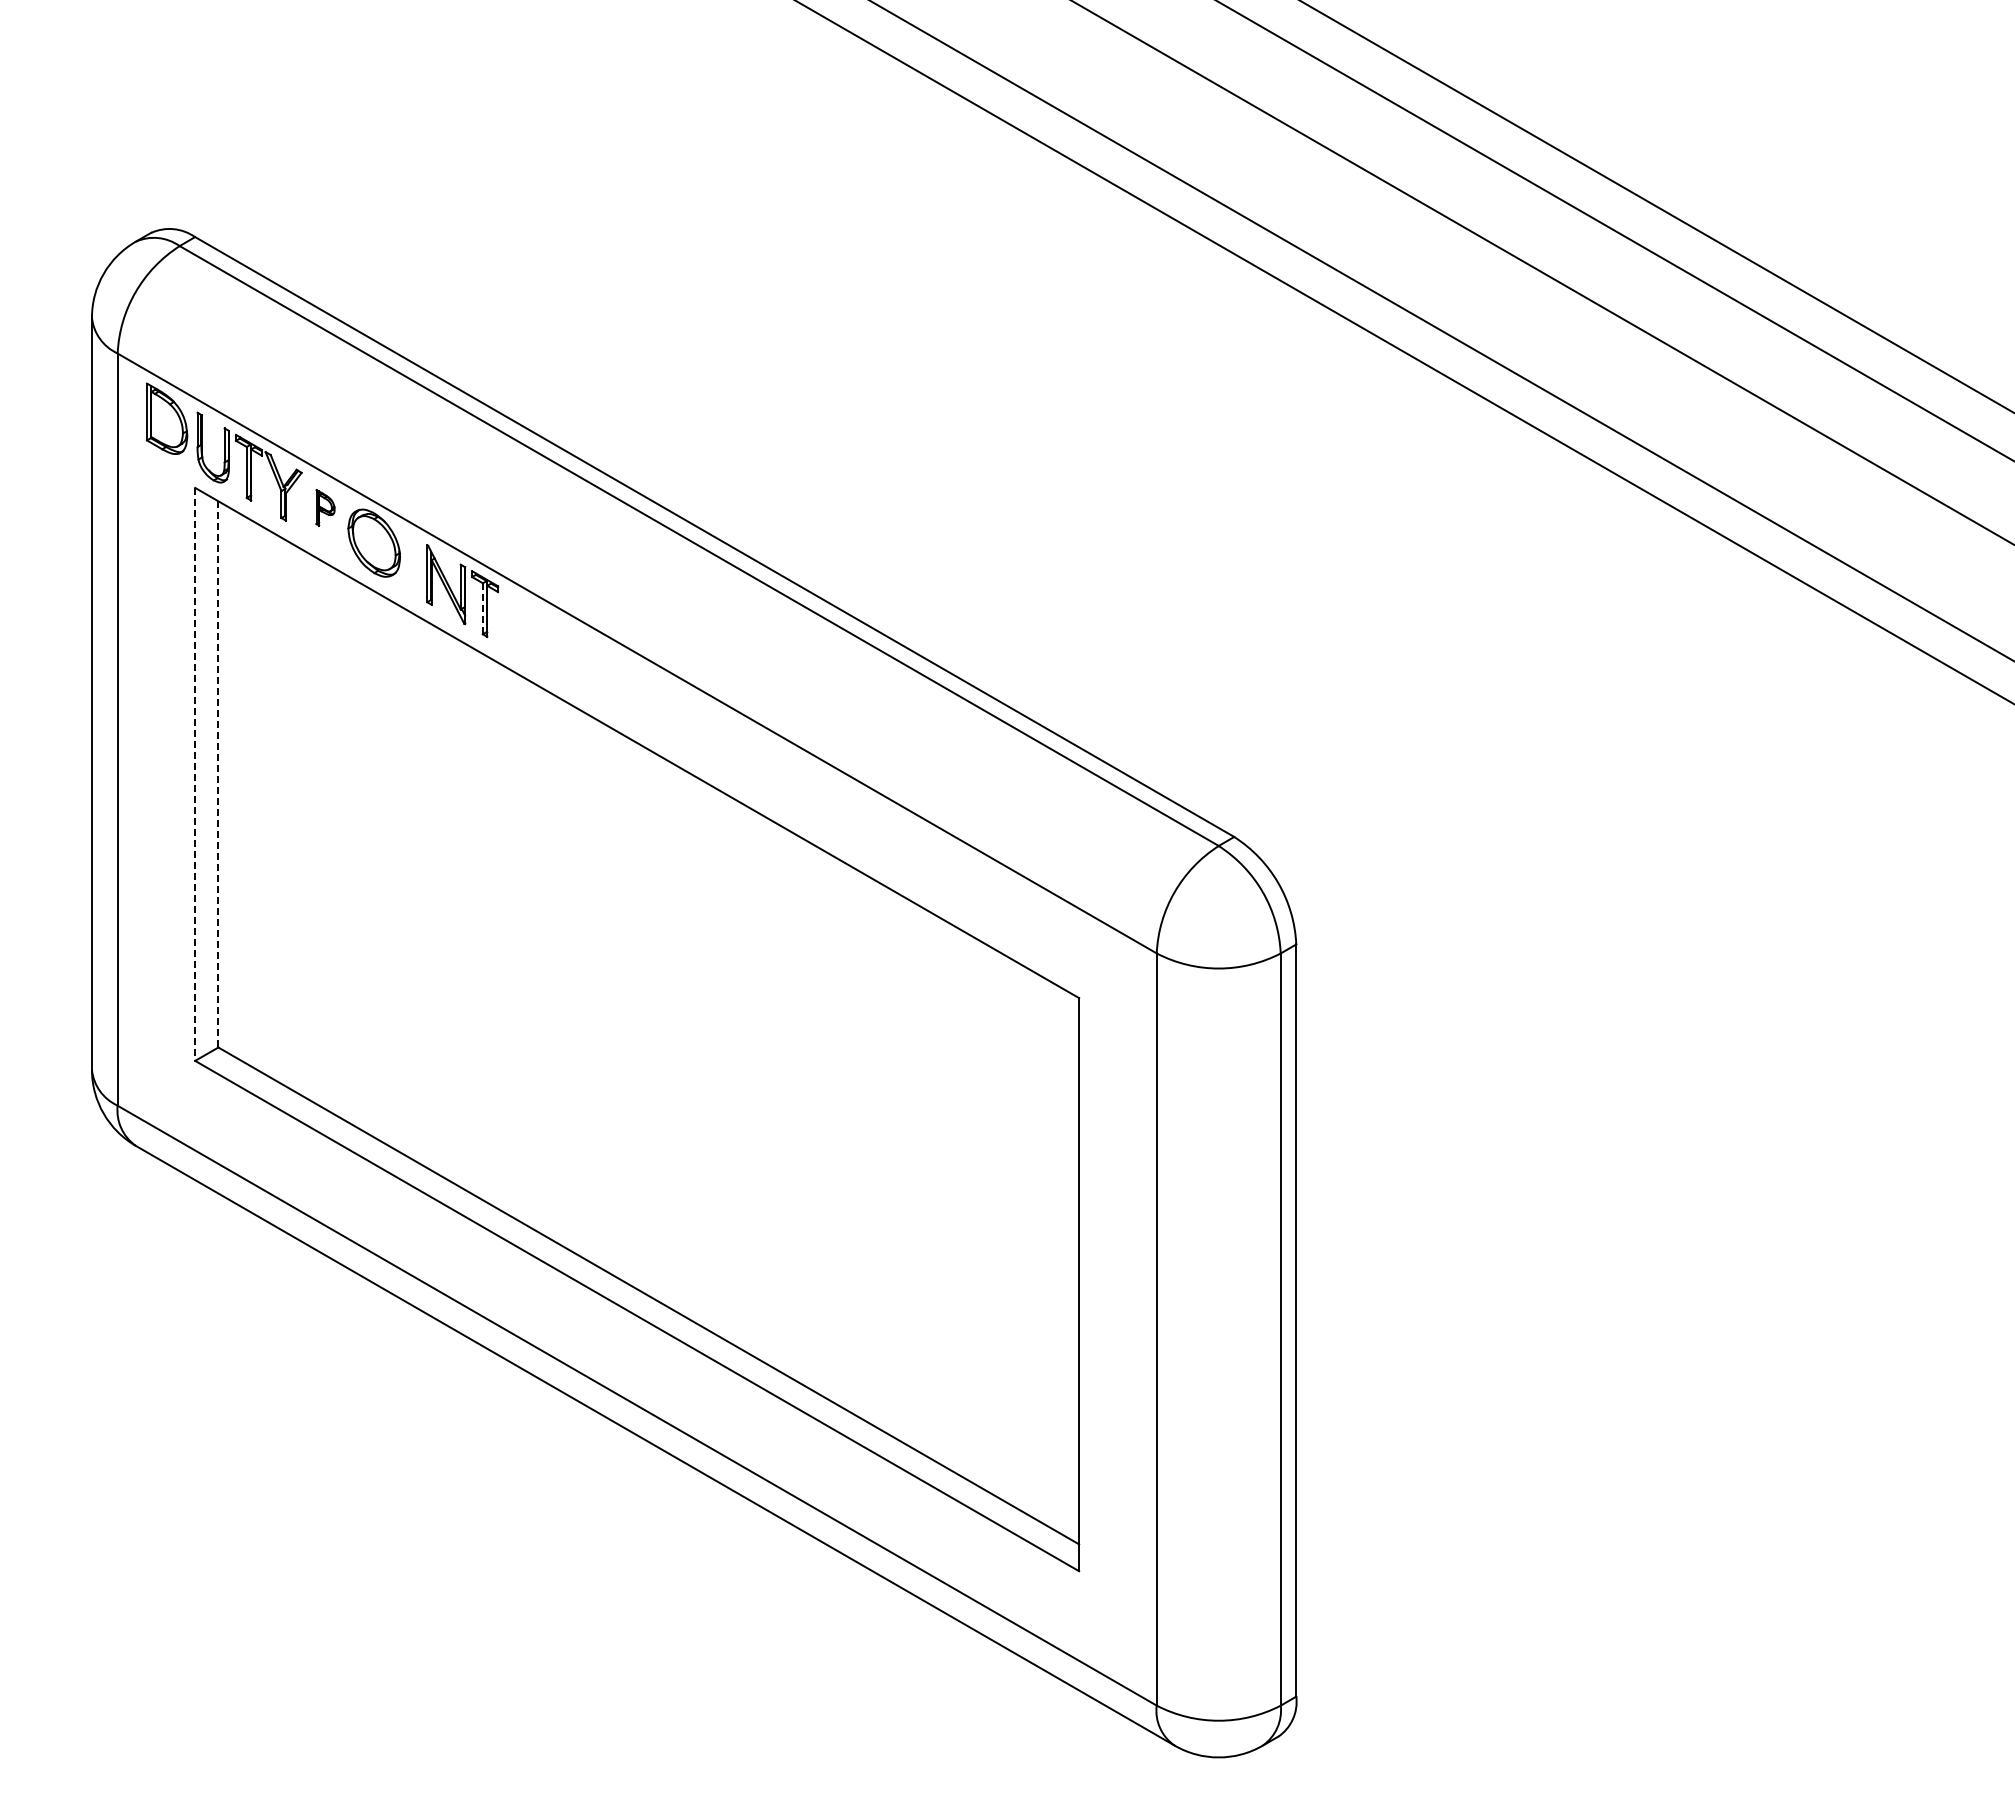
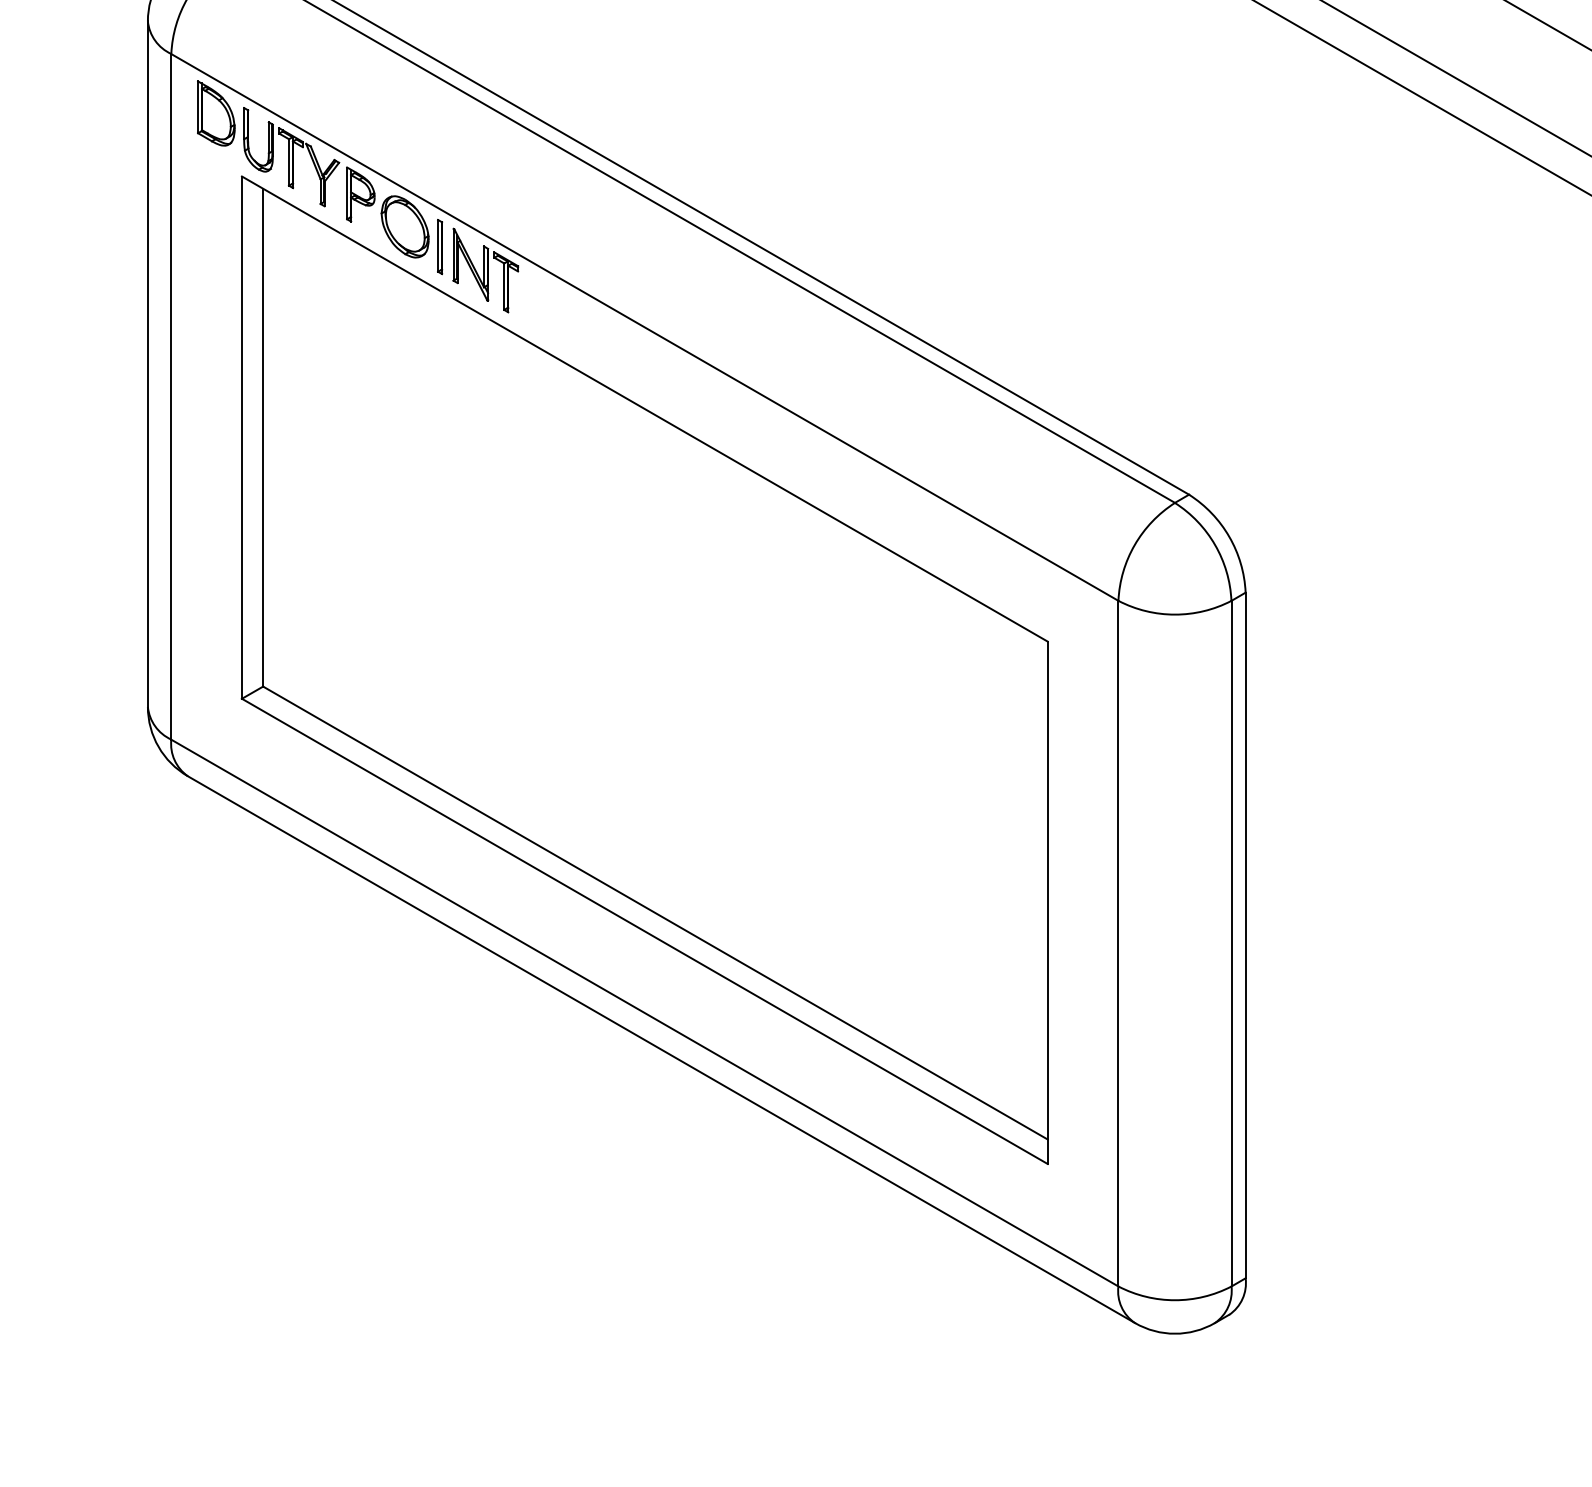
part: (325, 507) -> (360, 194), size x1.67
part: (412, 564) -> (440, 246), added
line: (482, 608) -> (503, 286), dashed -> solid
line: (195, 774) -> (242, 437), dashed -> solid
line: (218, 774) -> (263, 437), dashed -> solid

